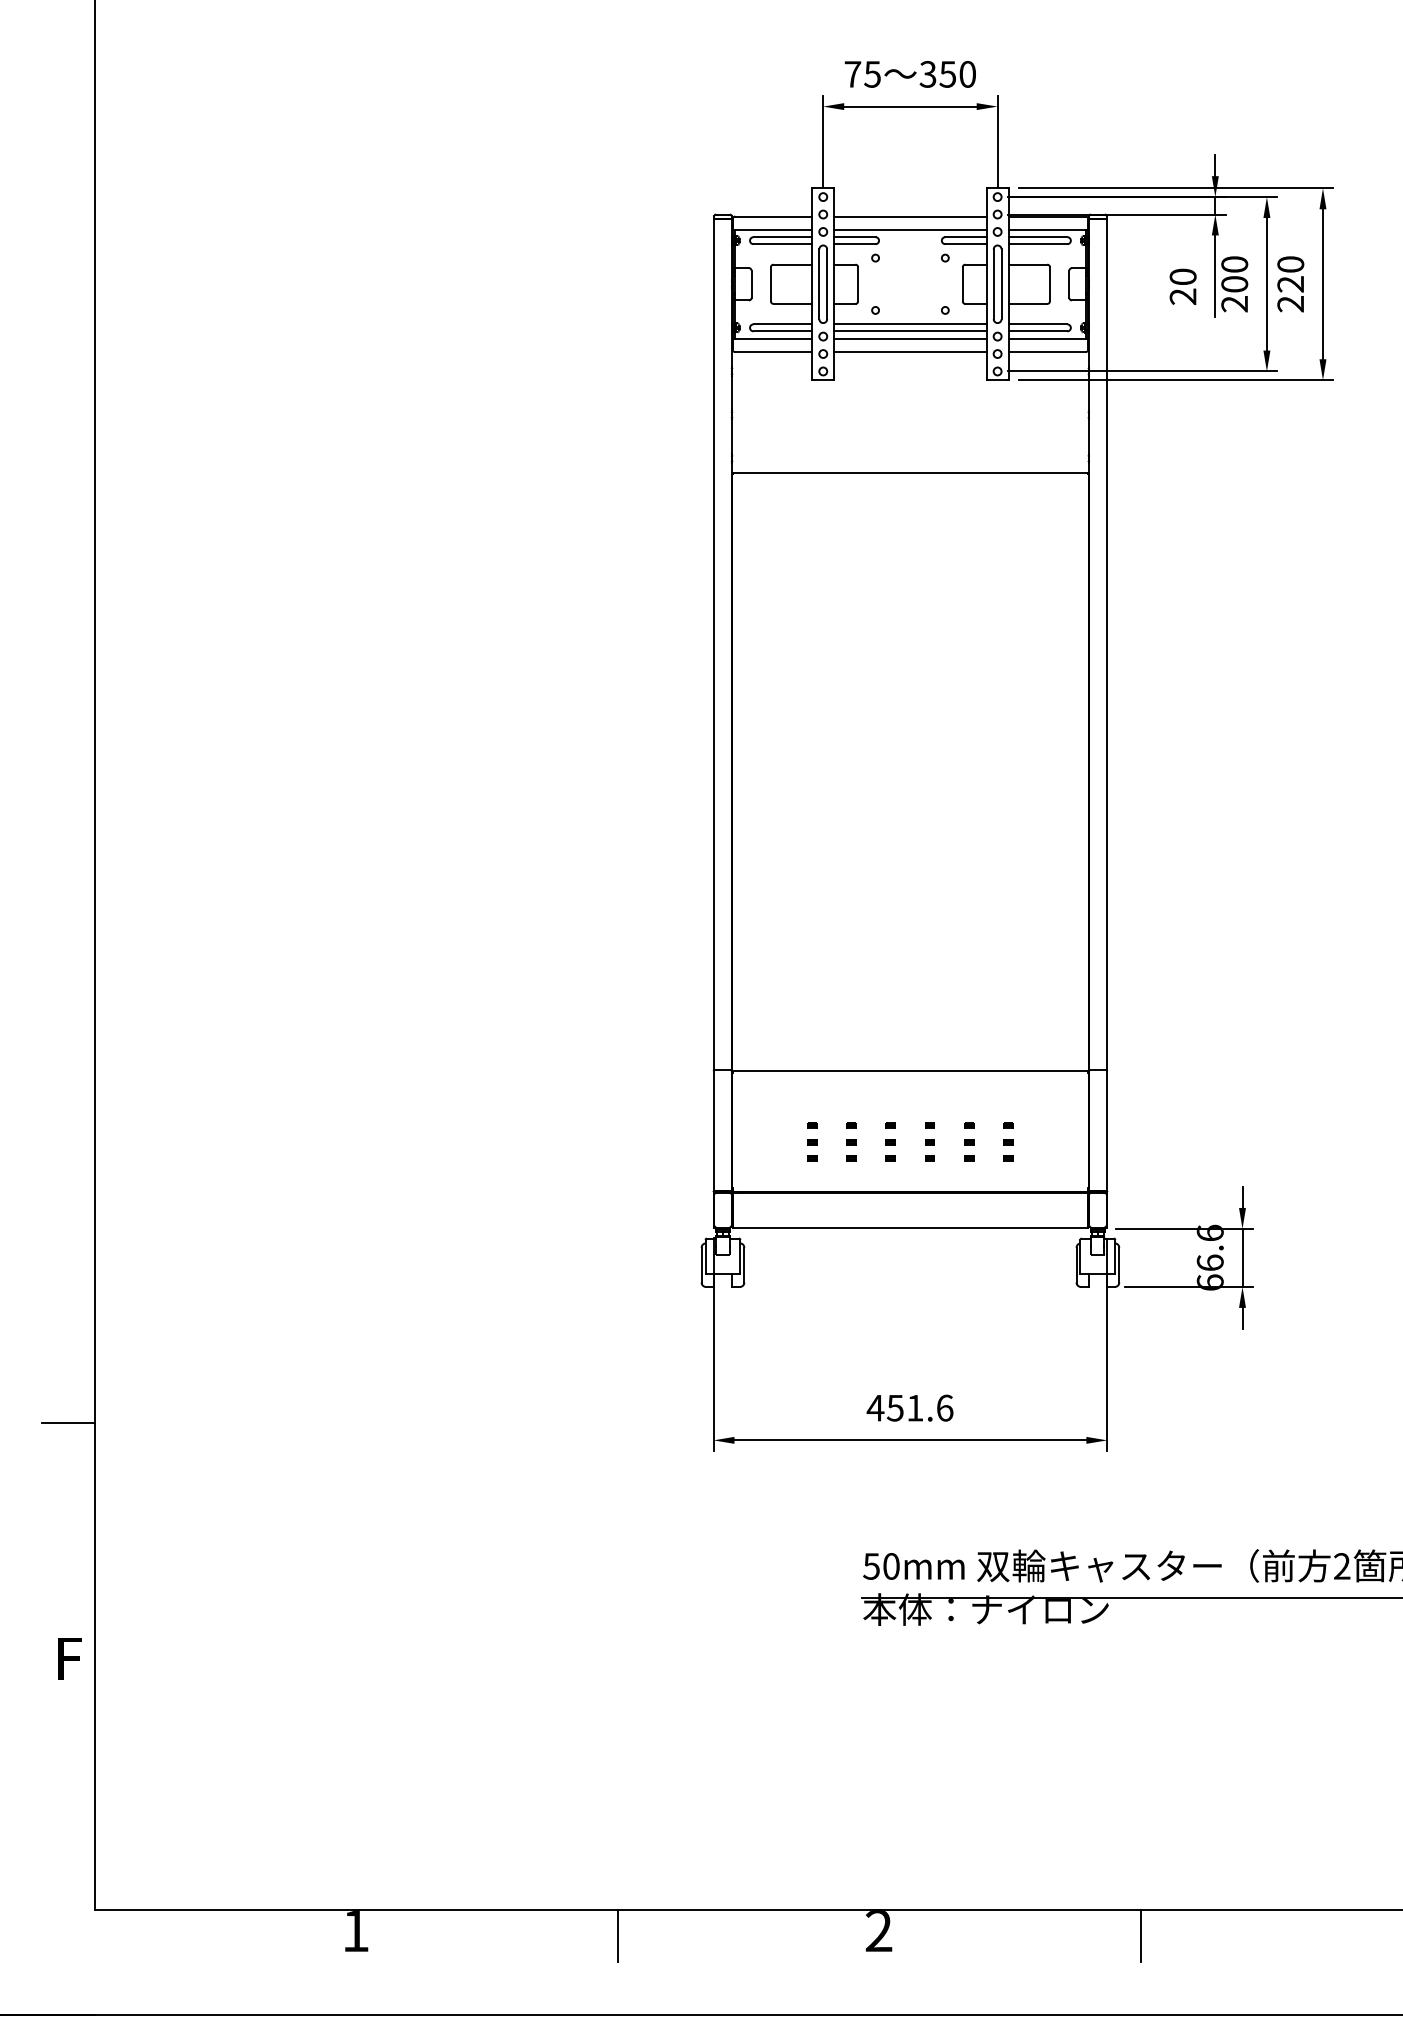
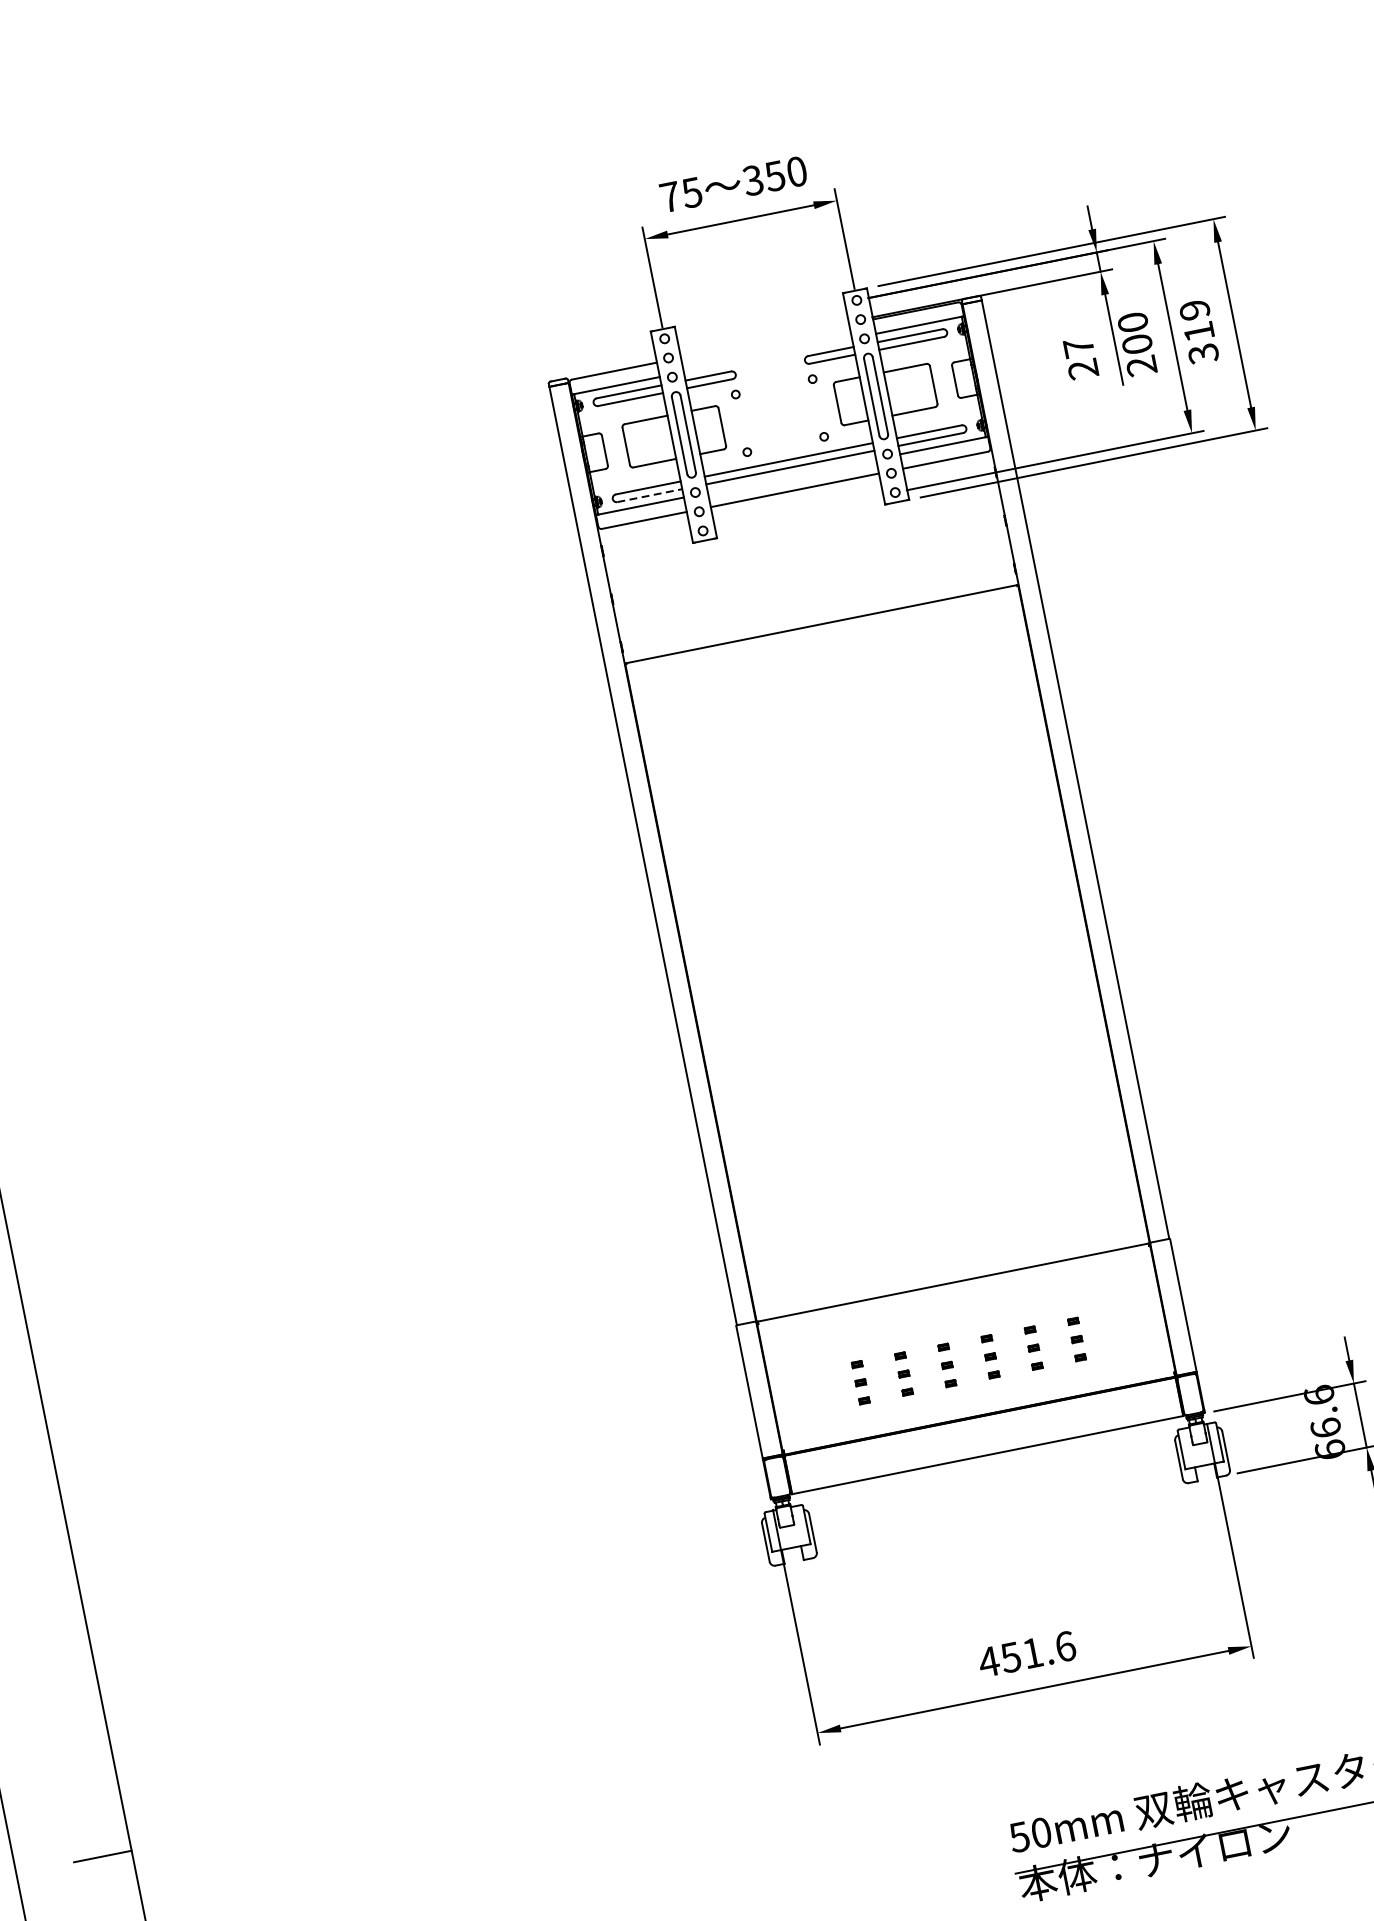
line: (910, 216) -> (765, 340), removed
line: (910, 229) -> (767, 355), removed
text: (1182, 276) -> (1078, 347), 20 -> 27
text: (1290, 284) -> (1198, 332), 220 -> 319
line: (783, 331) -> (650, 495), solid -> dashed
line: (910, 338) -> (791, 475), removed

